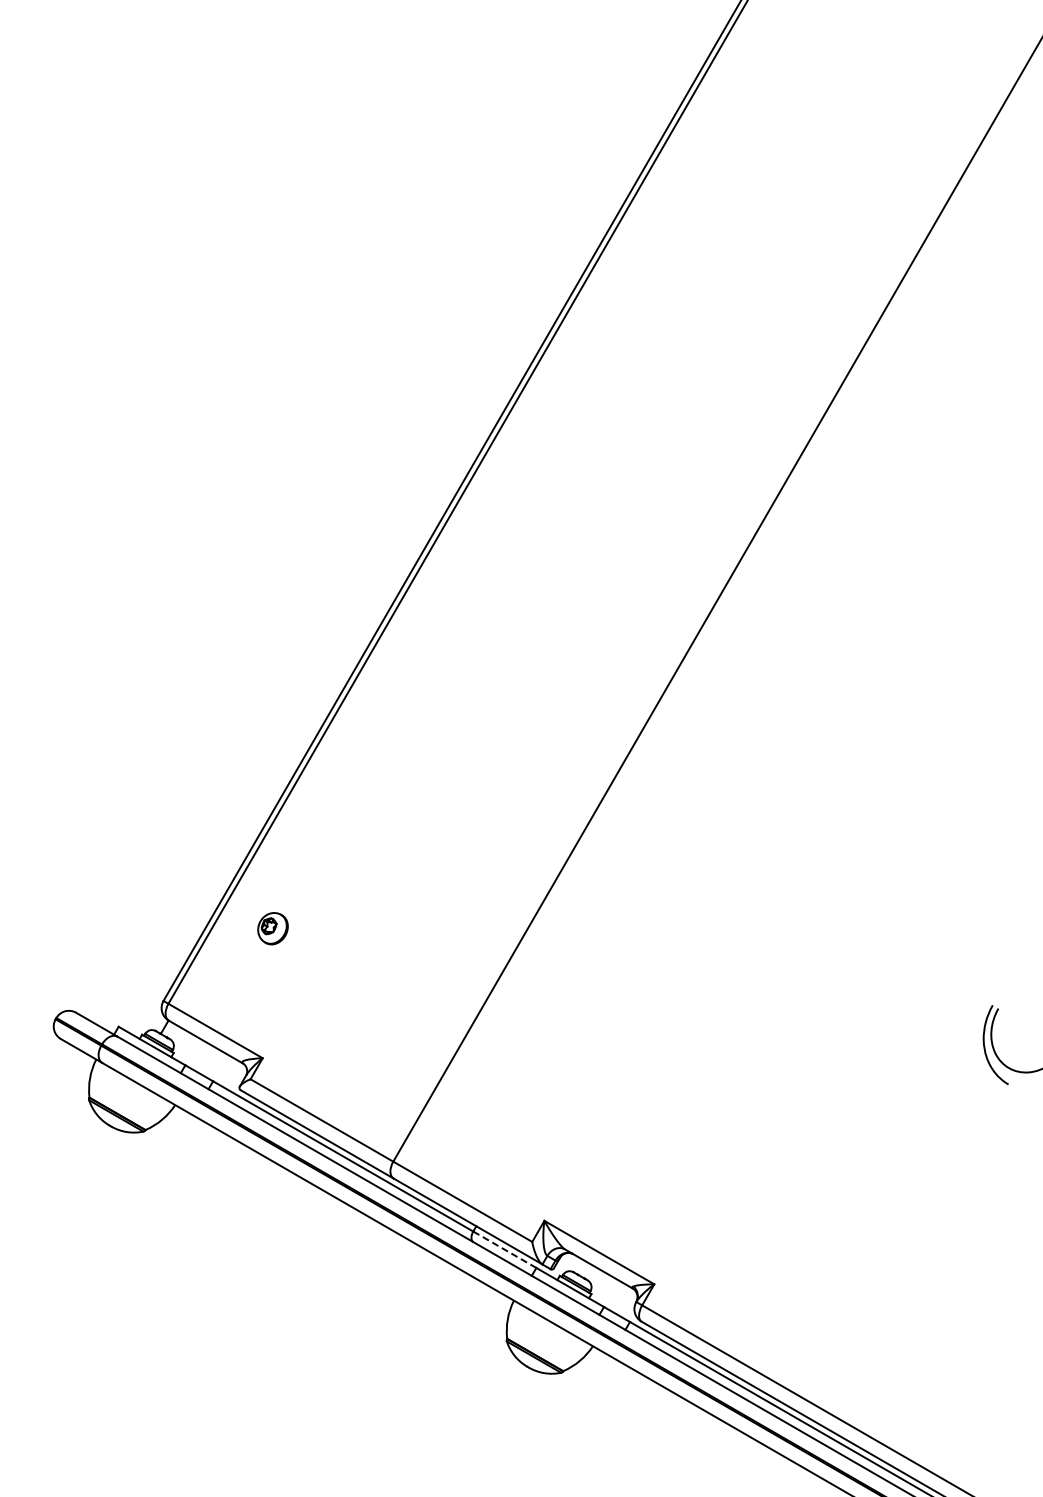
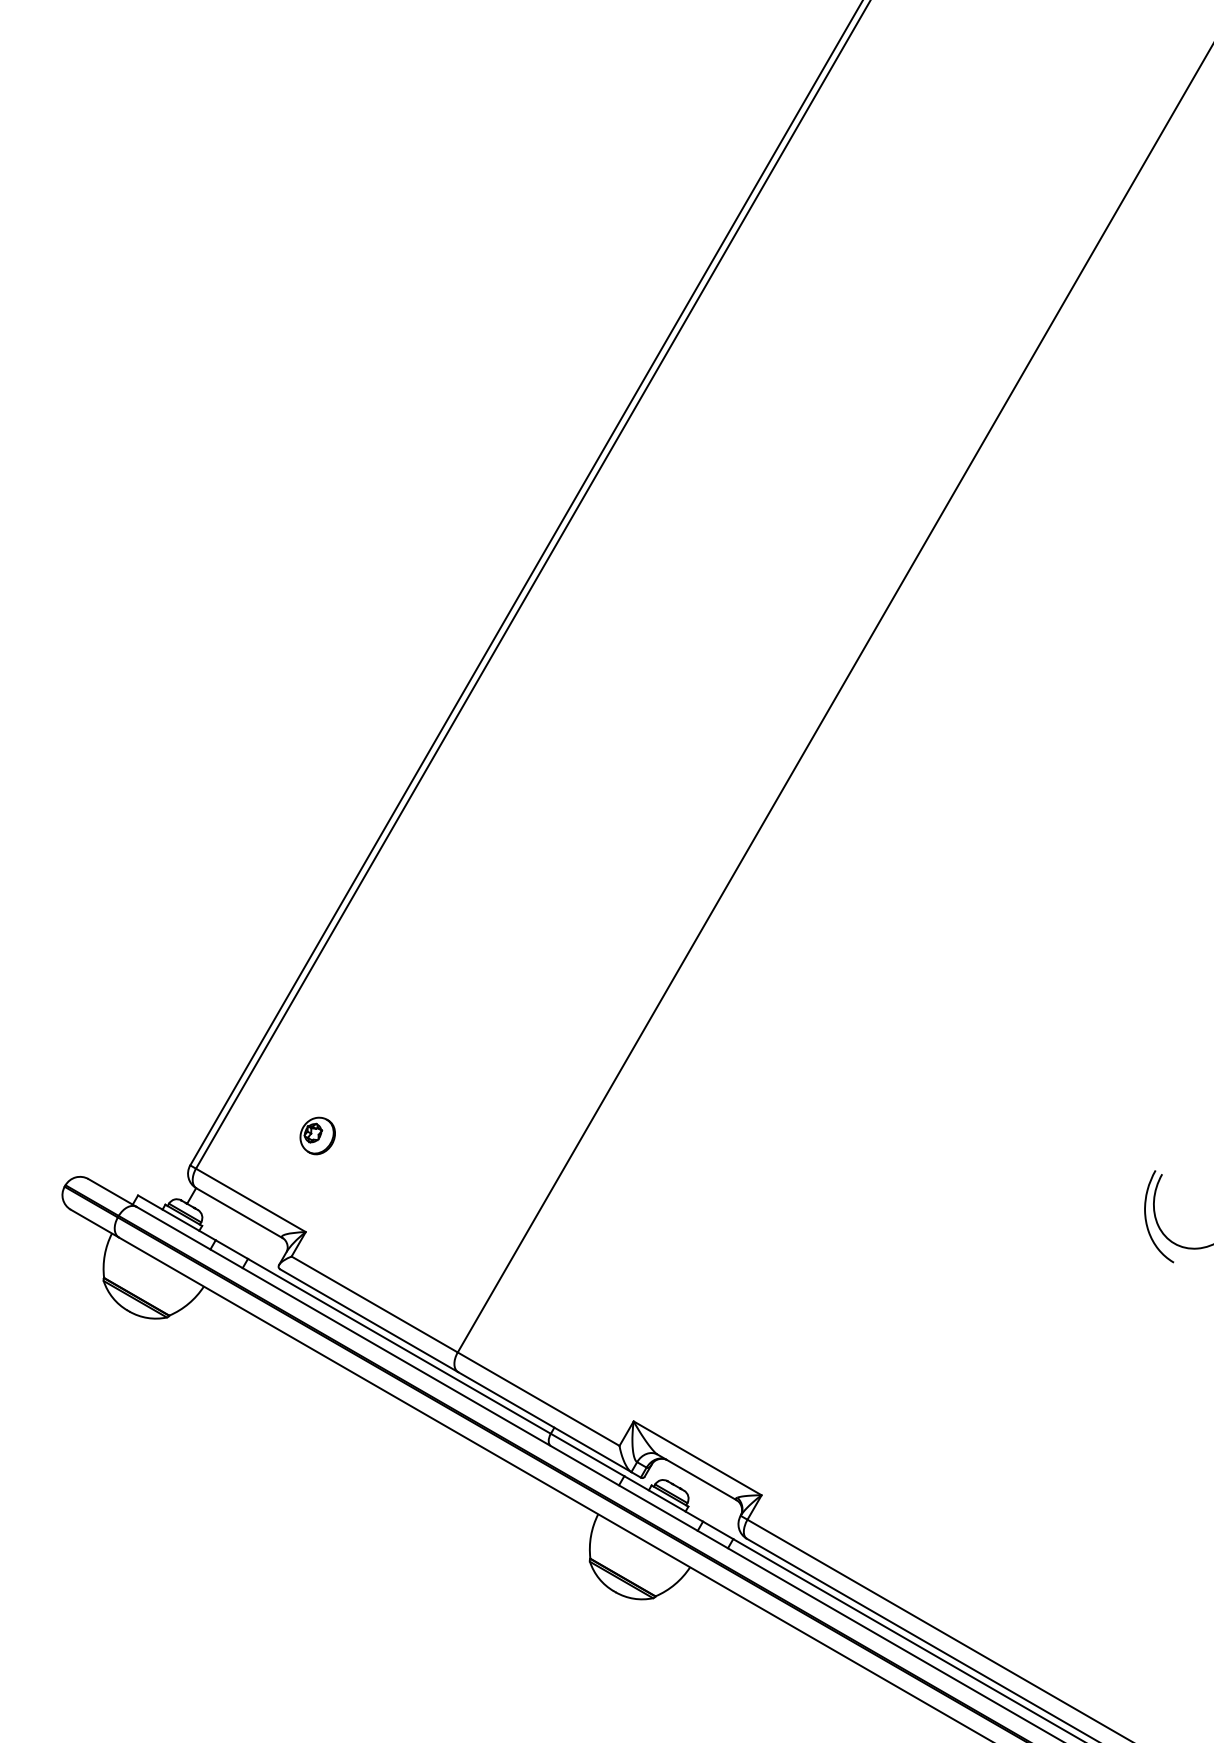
part: (272, 928) -> (317, 1135), moved
line: (505, 1250) -> (588, 1455), dashed -> solid

